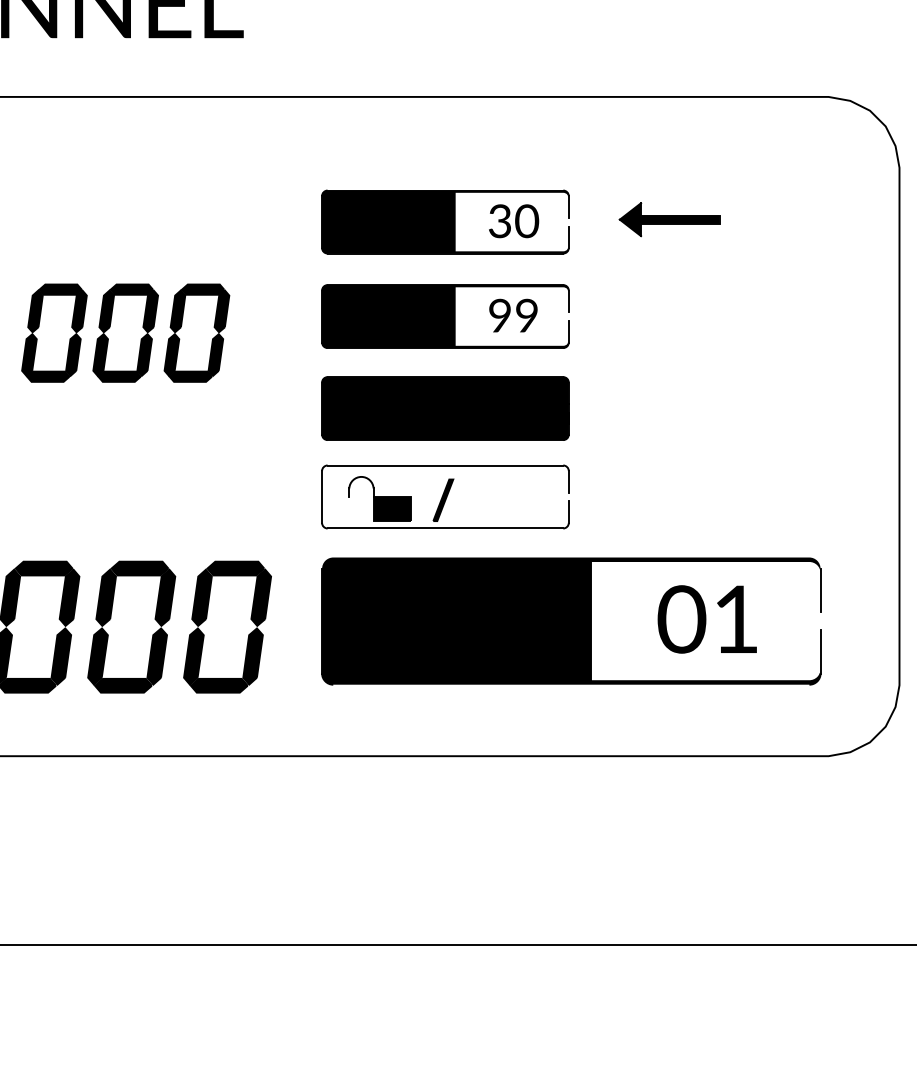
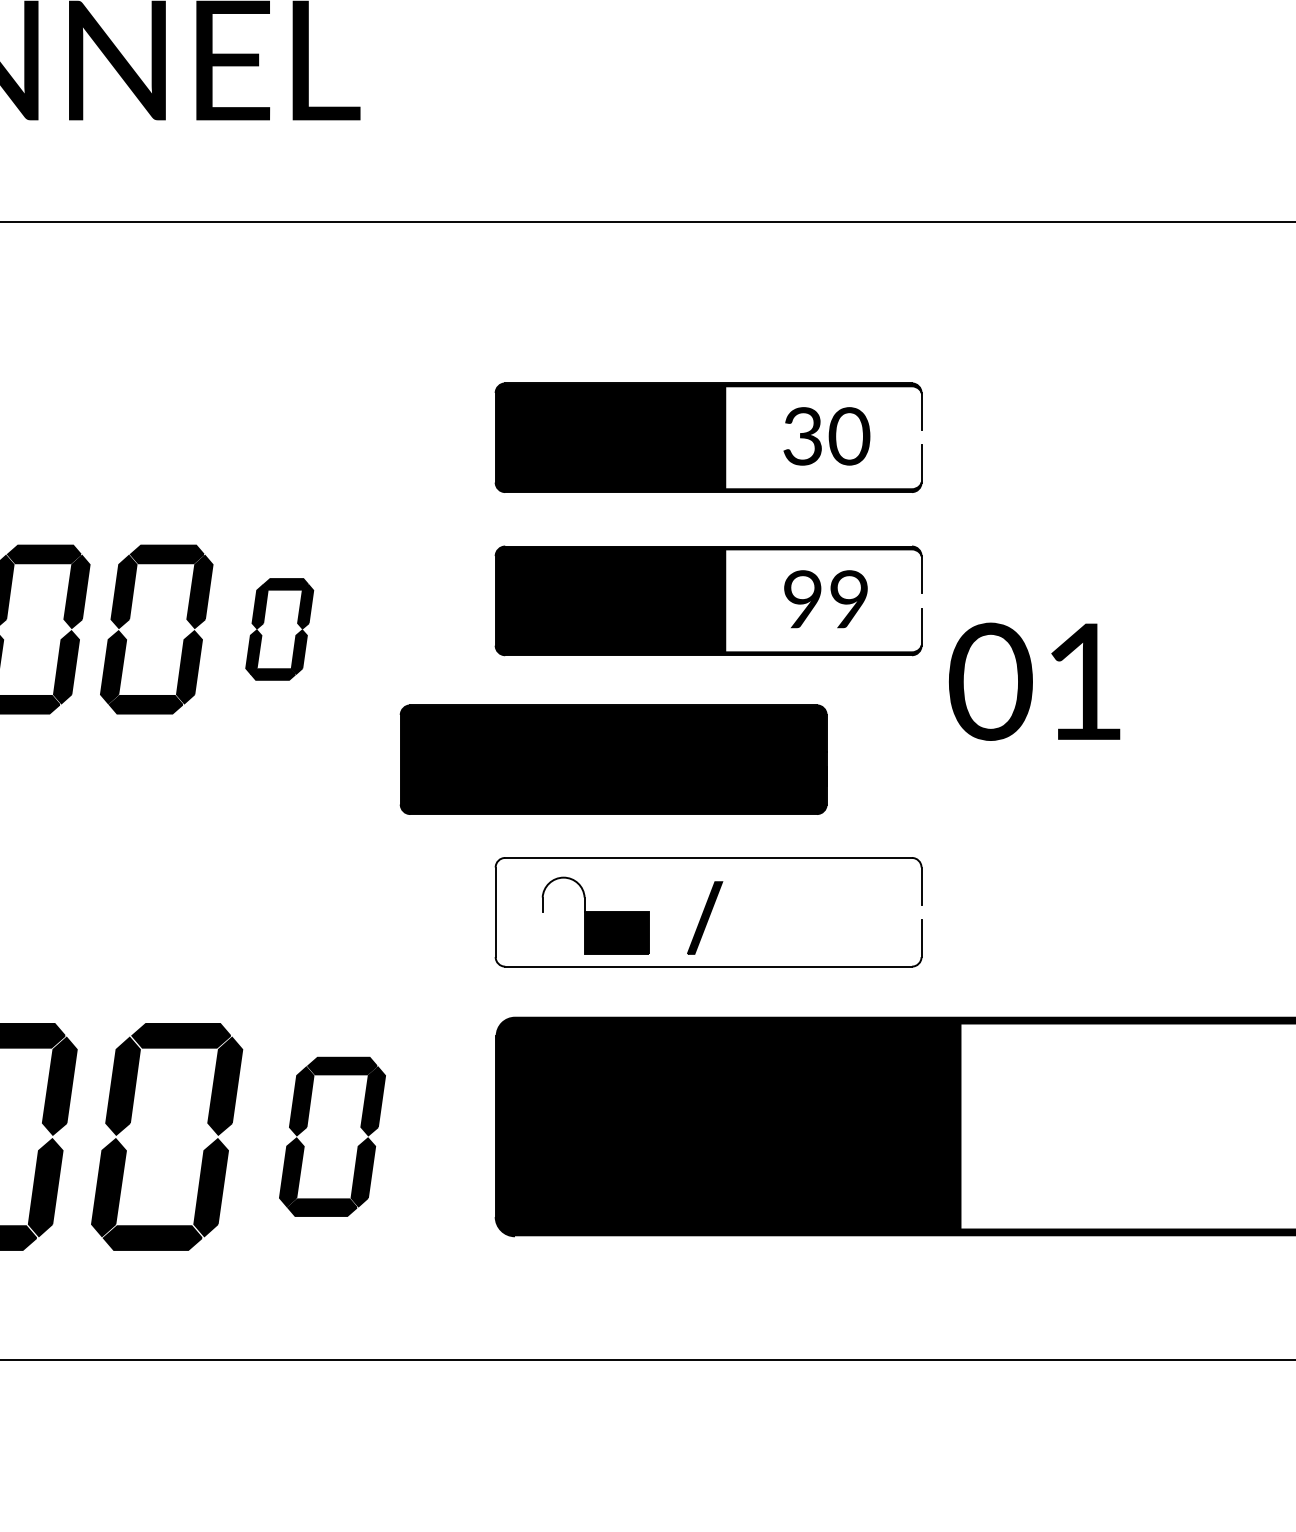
part: (669, 219) -> (1095, 433), removed
part: (196, 332) -> (278, 628), size x0.6
part: (445, 408) -> (613, 759), moved
text: (706, 619) -> (1033, 681), moved
part: (227, 626) -> (332, 1135), size x0.7

